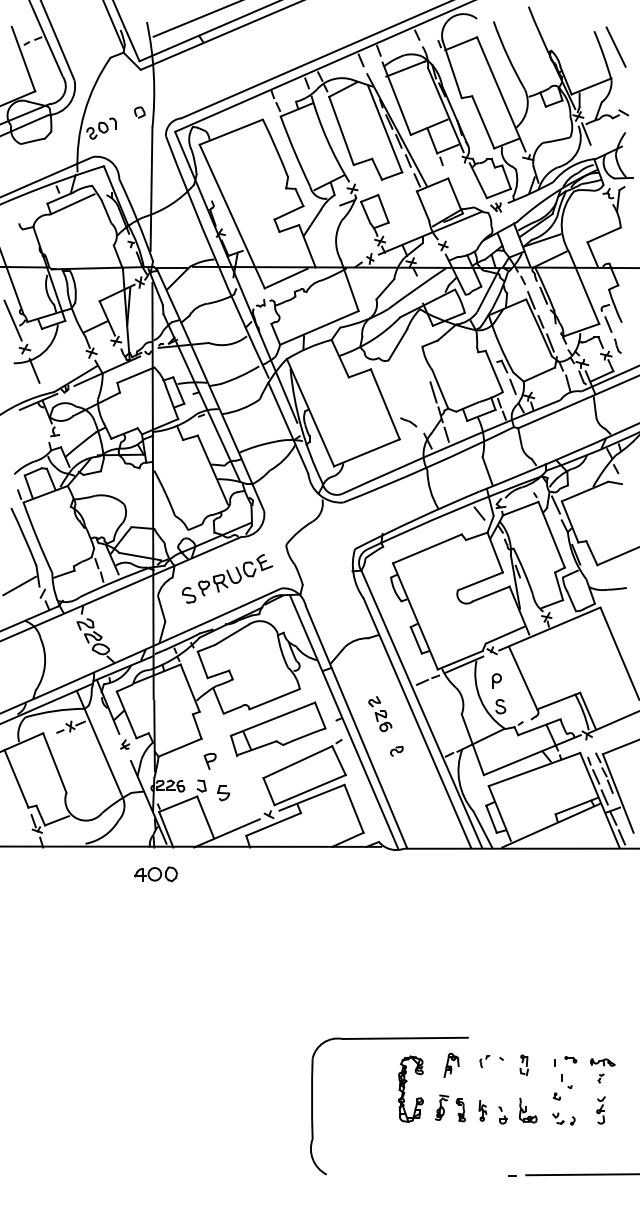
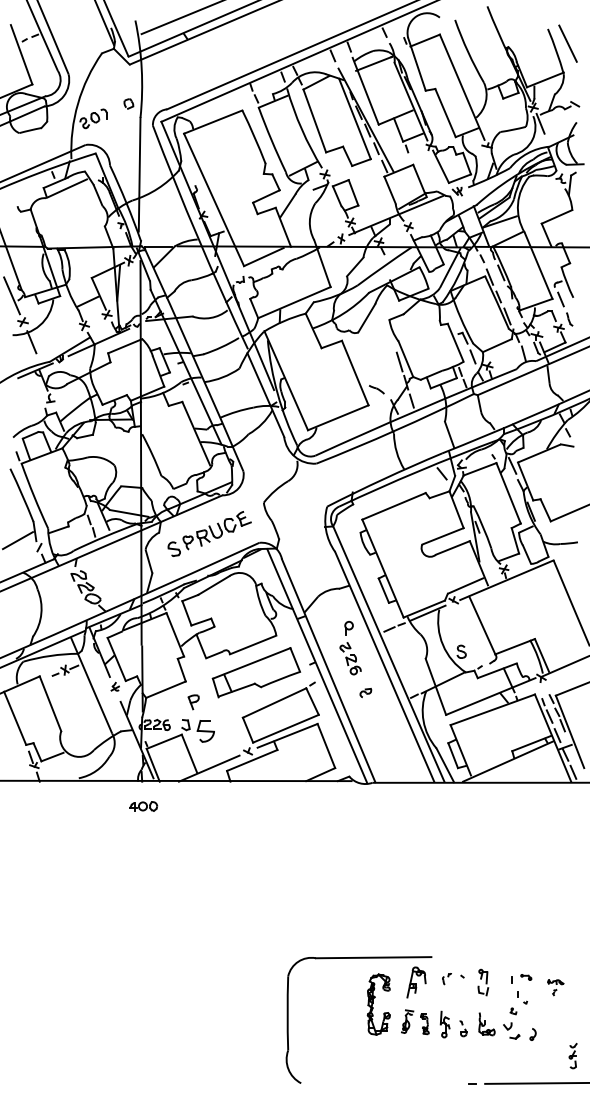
part: (496, 681) -> (348, 628), moved
part: (224, 793) -> (206, 731), size x1.6
part: (155, 874) -> (143, 806), size x0.7
part: (450, 1065) -> (415, 982), size x1.4
part: (524, 1065) -> (483, 982), size x1.4
part: (602, 1070) -> (555, 987), size x0.7
part: (483, 1110) -> (445, 1024), size x1.4
part: (600, 1110) -> (572, 1056), moved
part: (563, 1119) -> (519, 1032), size x1.6

